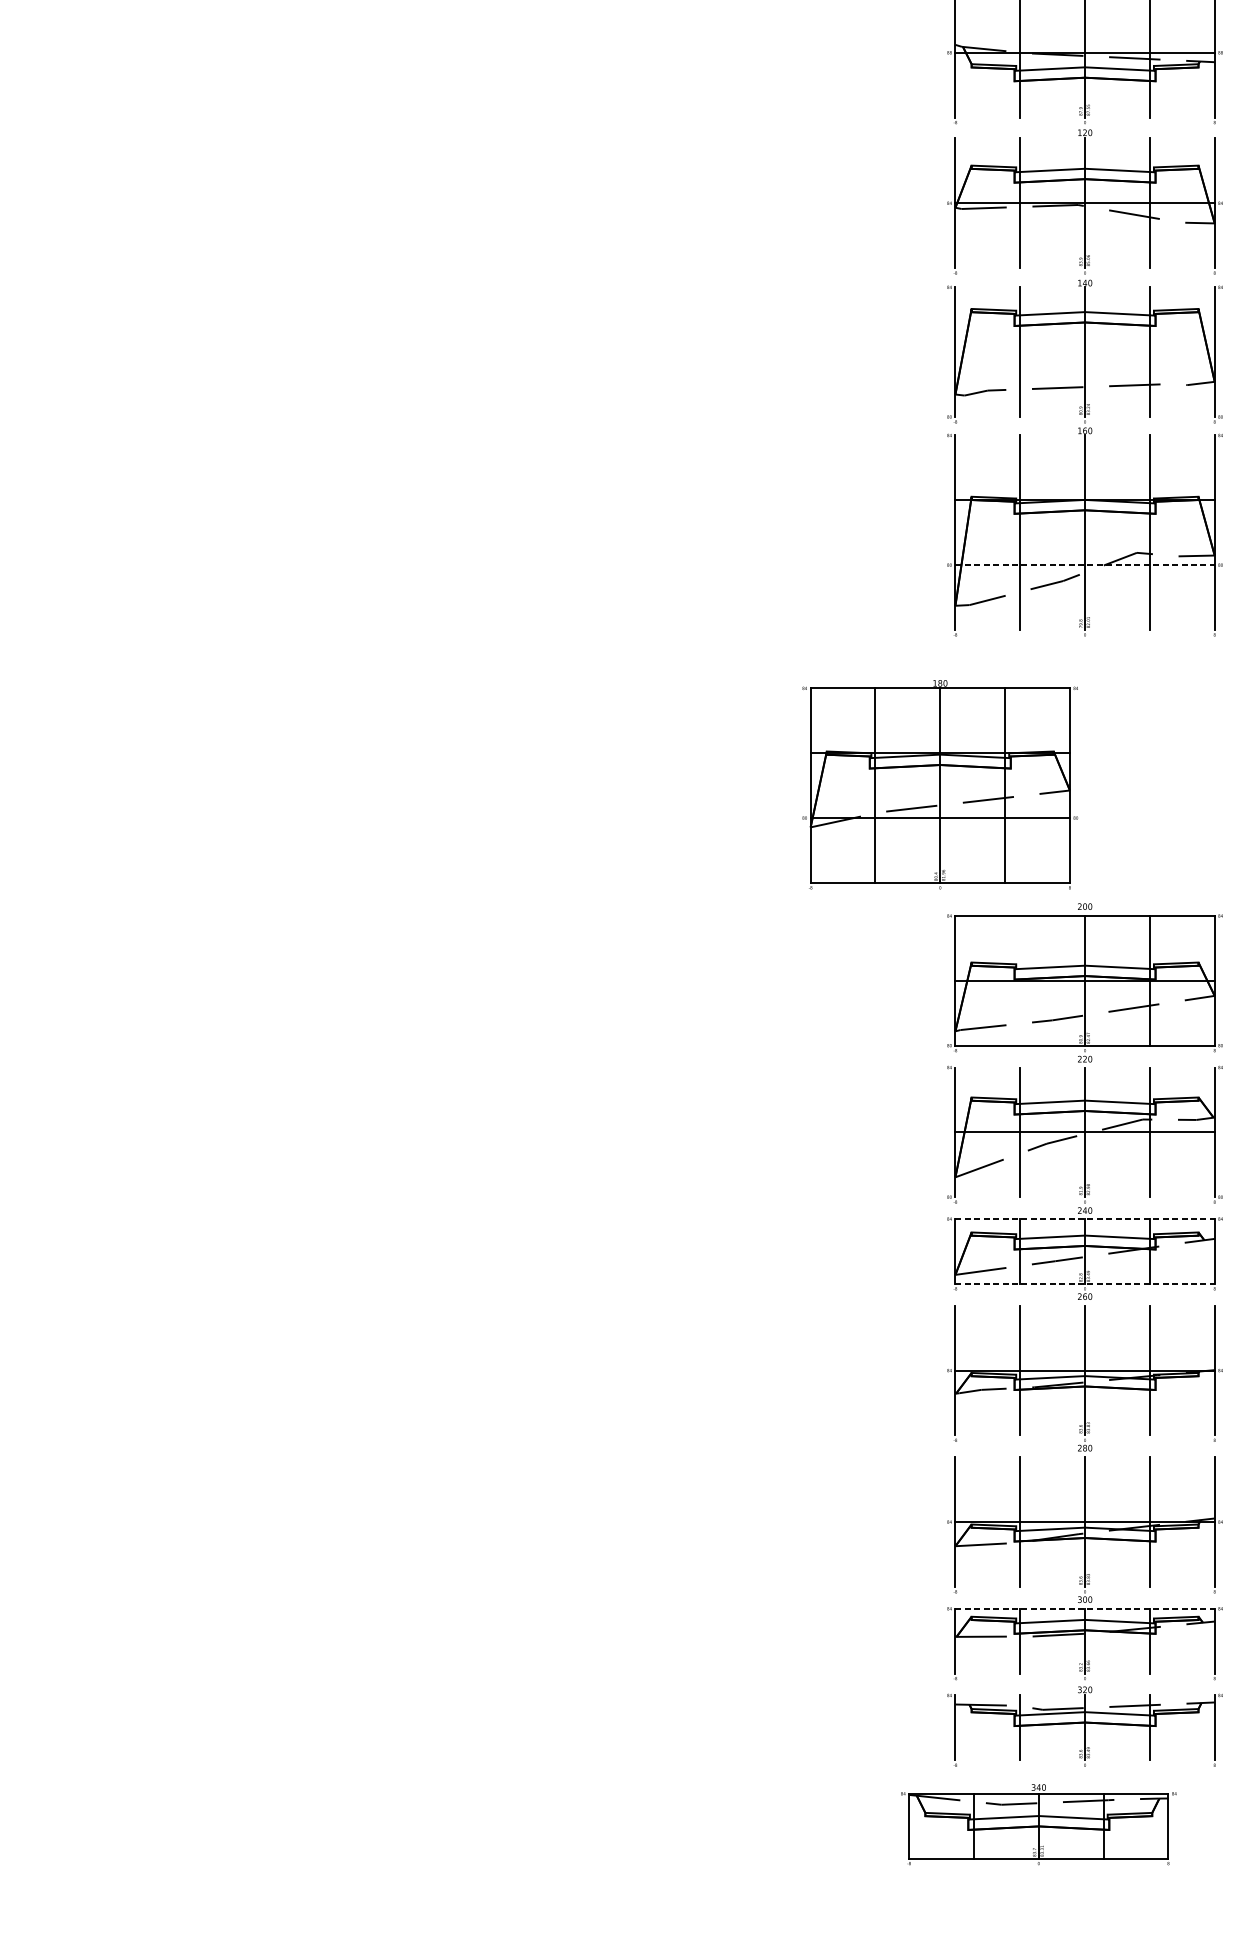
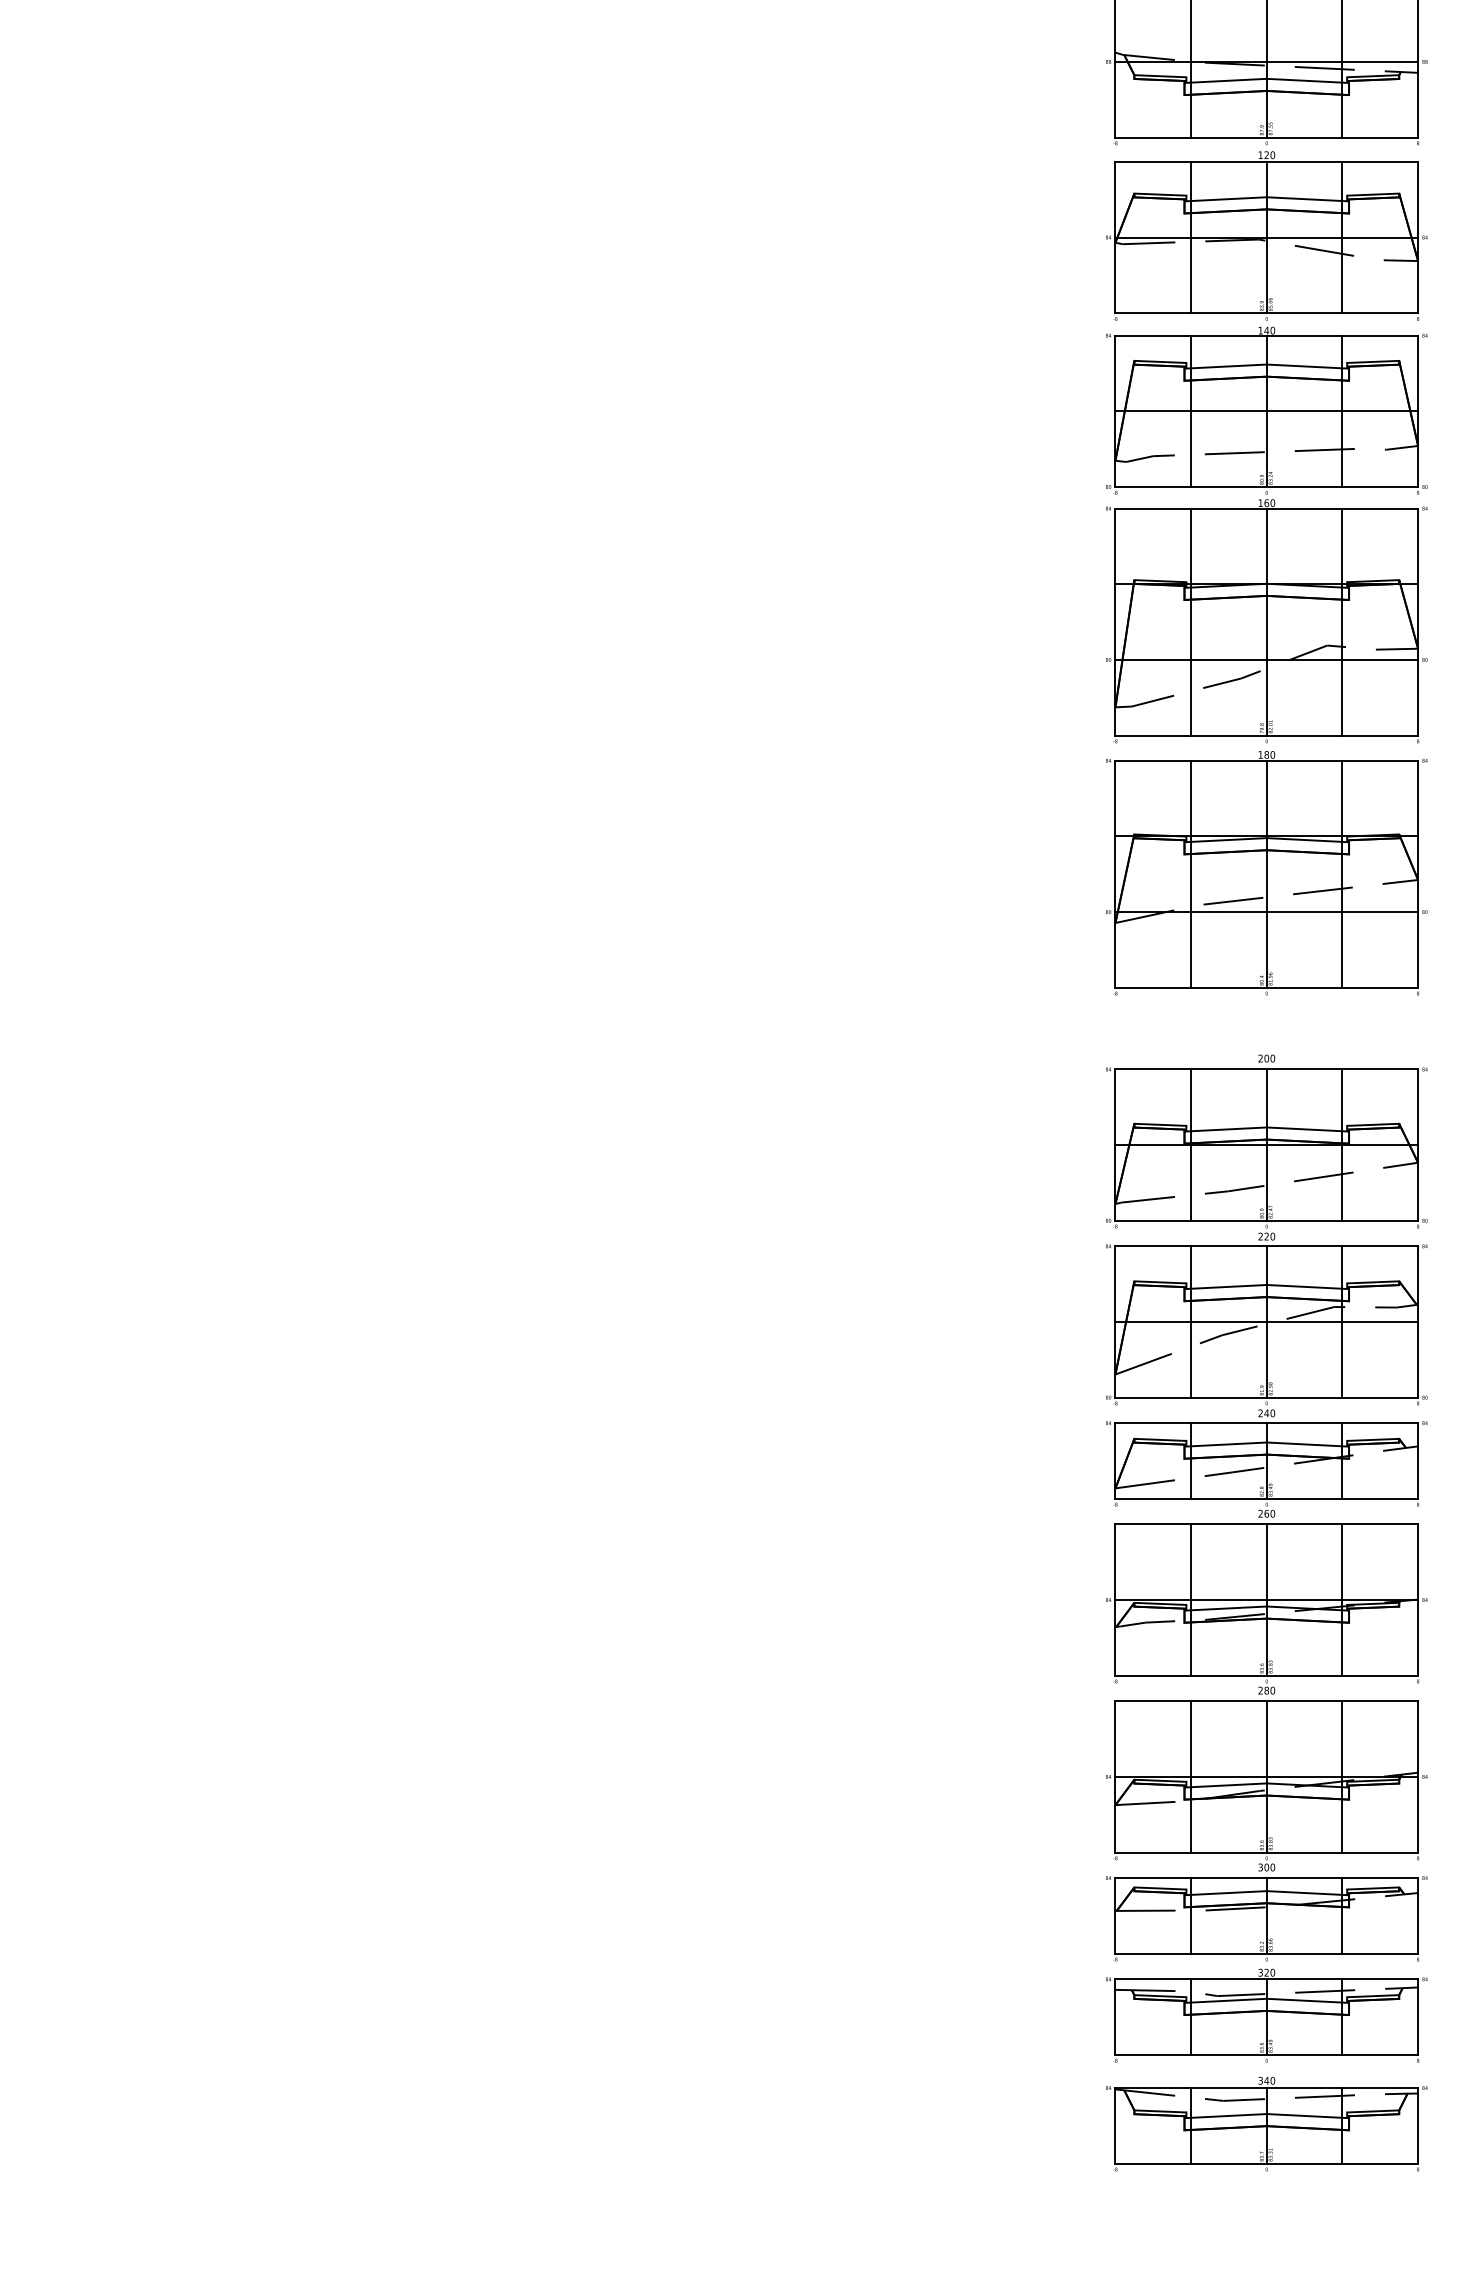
line: (1084, 117) -> (1266, 137), added
line: (1084, 138) -> (1266, 161), added
line: (1084, 268) -> (1266, 313), added
line: (1084, 287) -> (1266, 335), added
line: (1084, 352) -> (1266, 411), added
line: (1084, 417) -> (1266, 487), added
line: (1084, 435) -> (1266, 508), added
line: (1085, 564) -> (1267, 659), dashed -> solid
line: (1084, 629) -> (1266, 735), added
part: (940, 784) -> (1266, 873), moved
line: (1020, 980) -> (1191, 1144), added
line: (1084, 1067) -> (1266, 1246), added
line: (1084, 1197) -> (1266, 1397), added
line: (1085, 1219) -> (1267, 1423), dashed -> solid
line: (1085, 1283) -> (1267, 1498), dashed -> solid
line: (1084, 1305) -> (1266, 1524), added
line: (1084, 1435) -> (1266, 1675), added
line: (1084, 1457) -> (1266, 1701), added
line: (1084, 1586) -> (1266, 1852), added
line: (1085, 1609) -> (1267, 1878), dashed -> solid
line: (1084, 1673) -> (1266, 1953), added
line: (1084, 1695) -> (1266, 1979), added
line: (1084, 1759) -> (1266, 2054), added
part: (1038, 1824) -> (1266, 2123), moved

